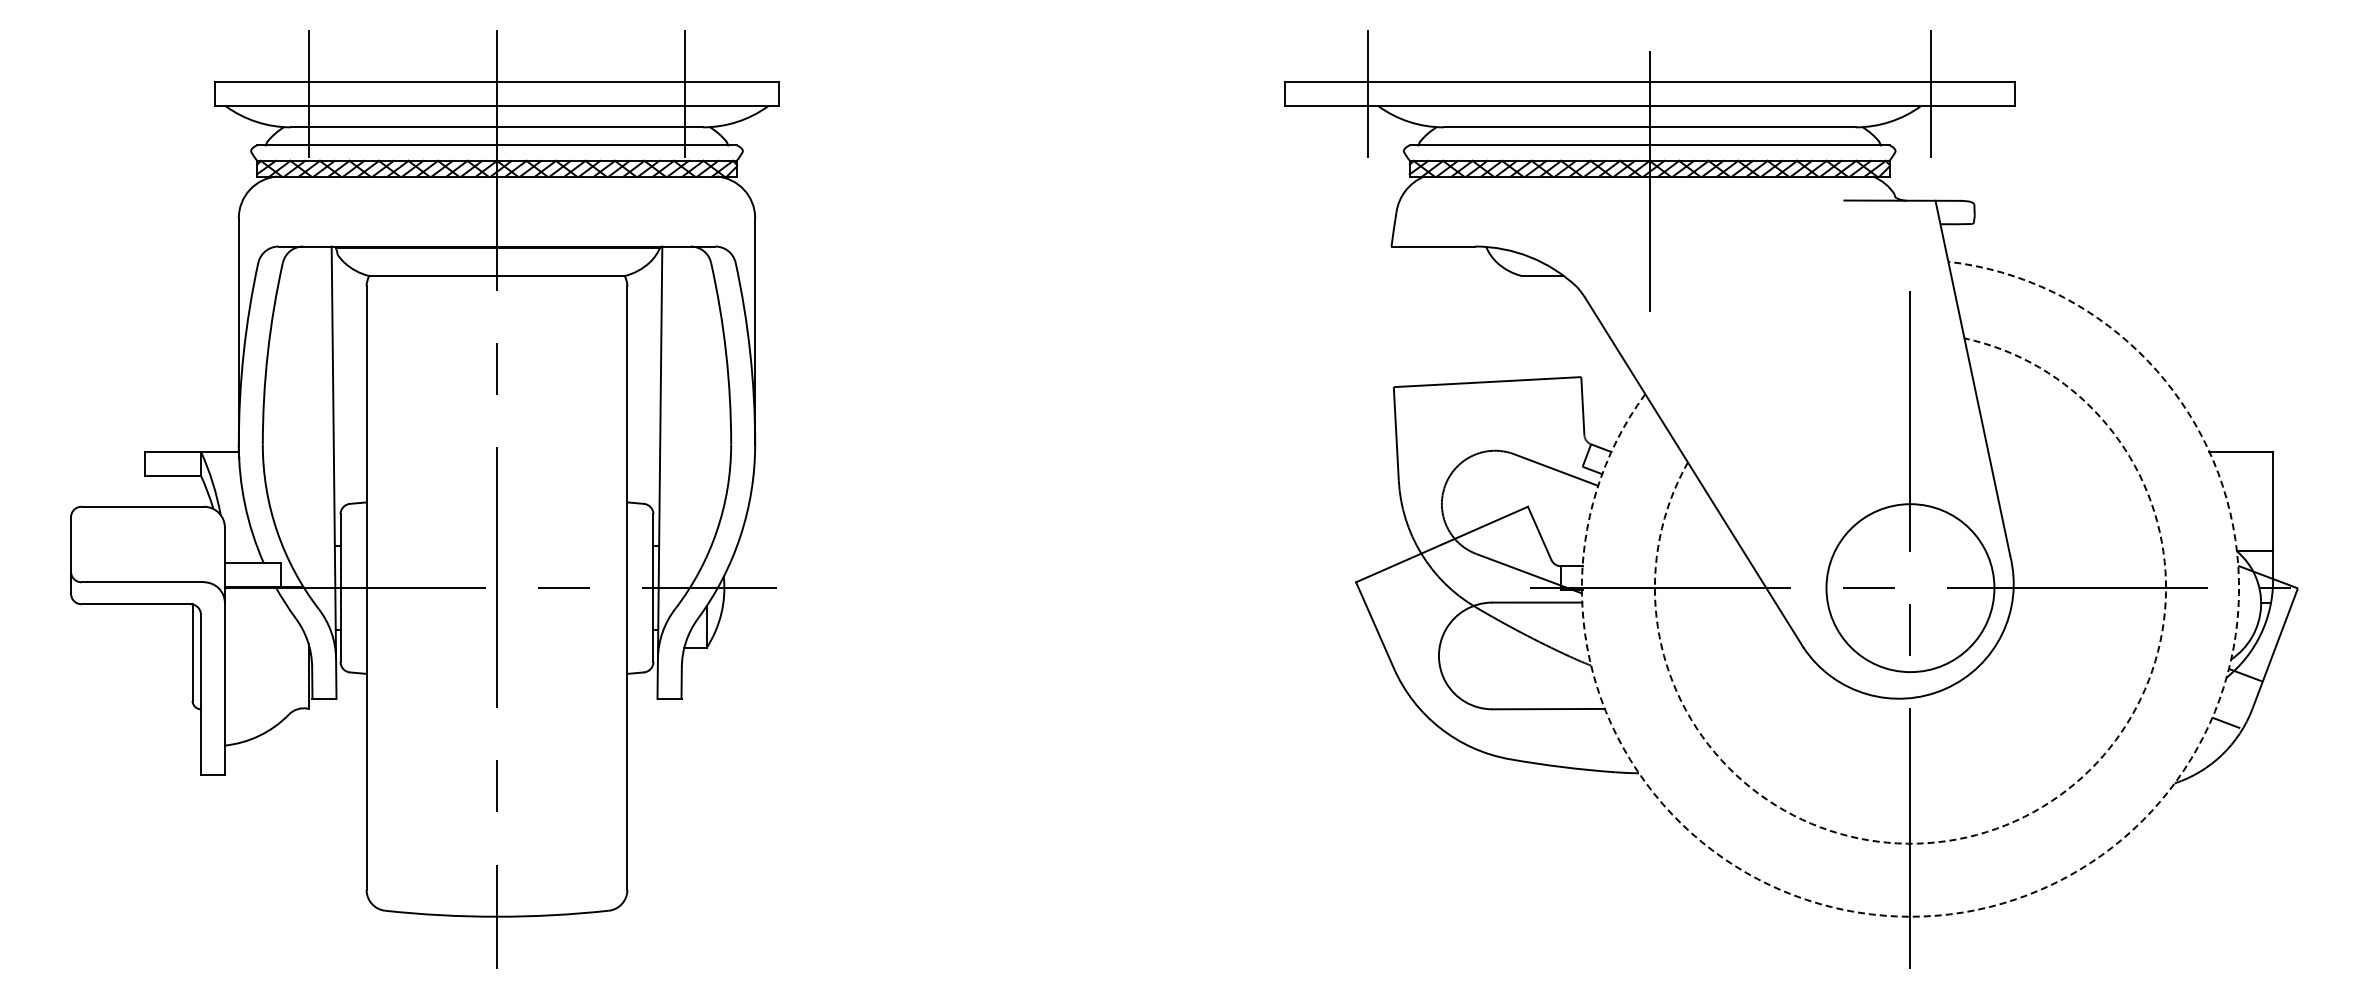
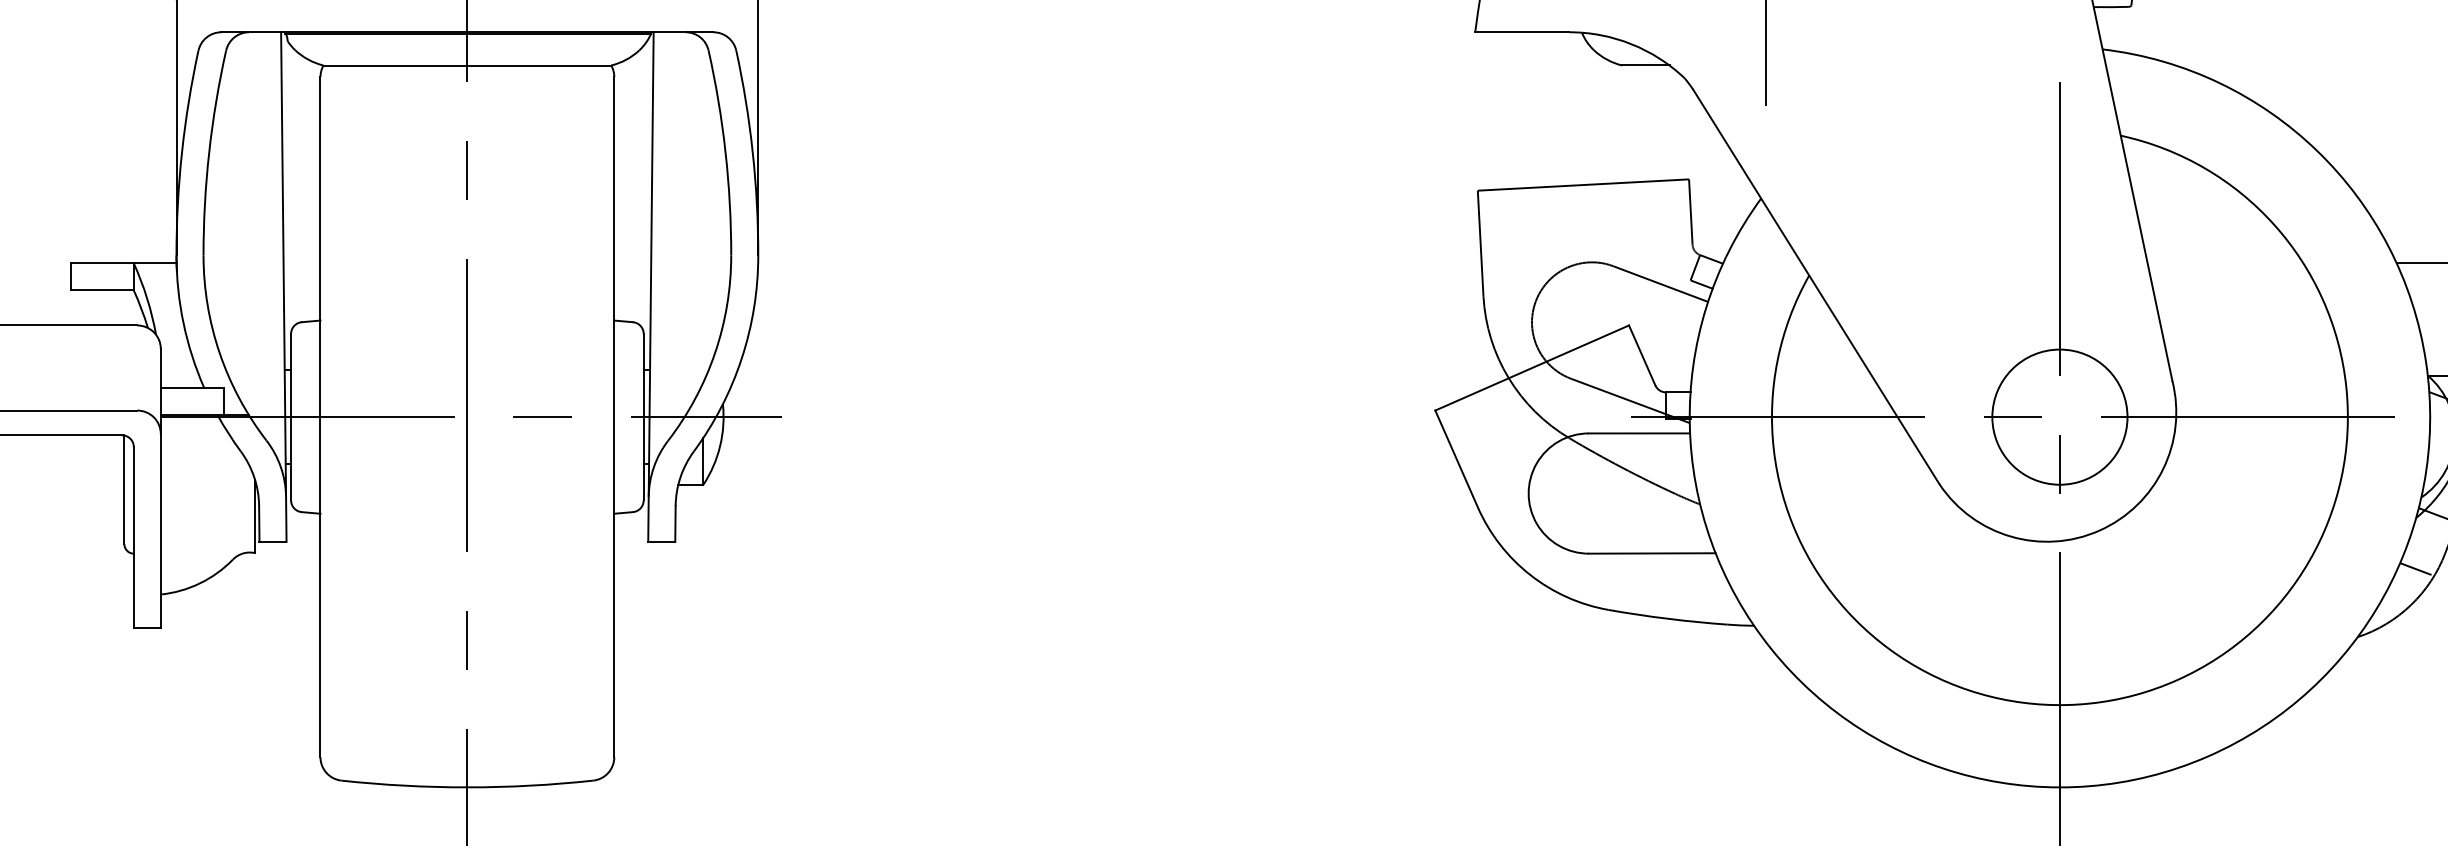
circle: (1910, 588) -> (2059, 417), size x0.71
arc: (2015, 821) -> (2178, 680), dashed -> solid
arc: (2041, 889) -> (2207, 756), dashed -> solid

